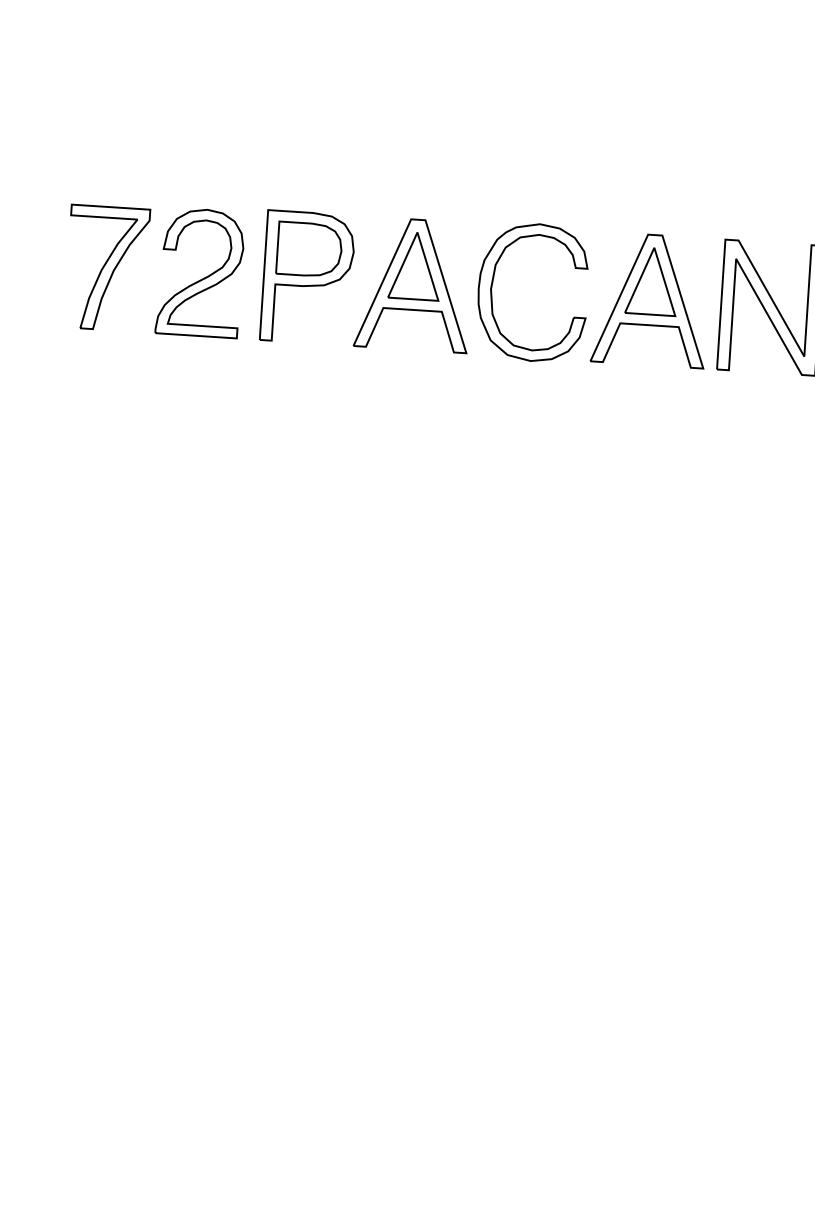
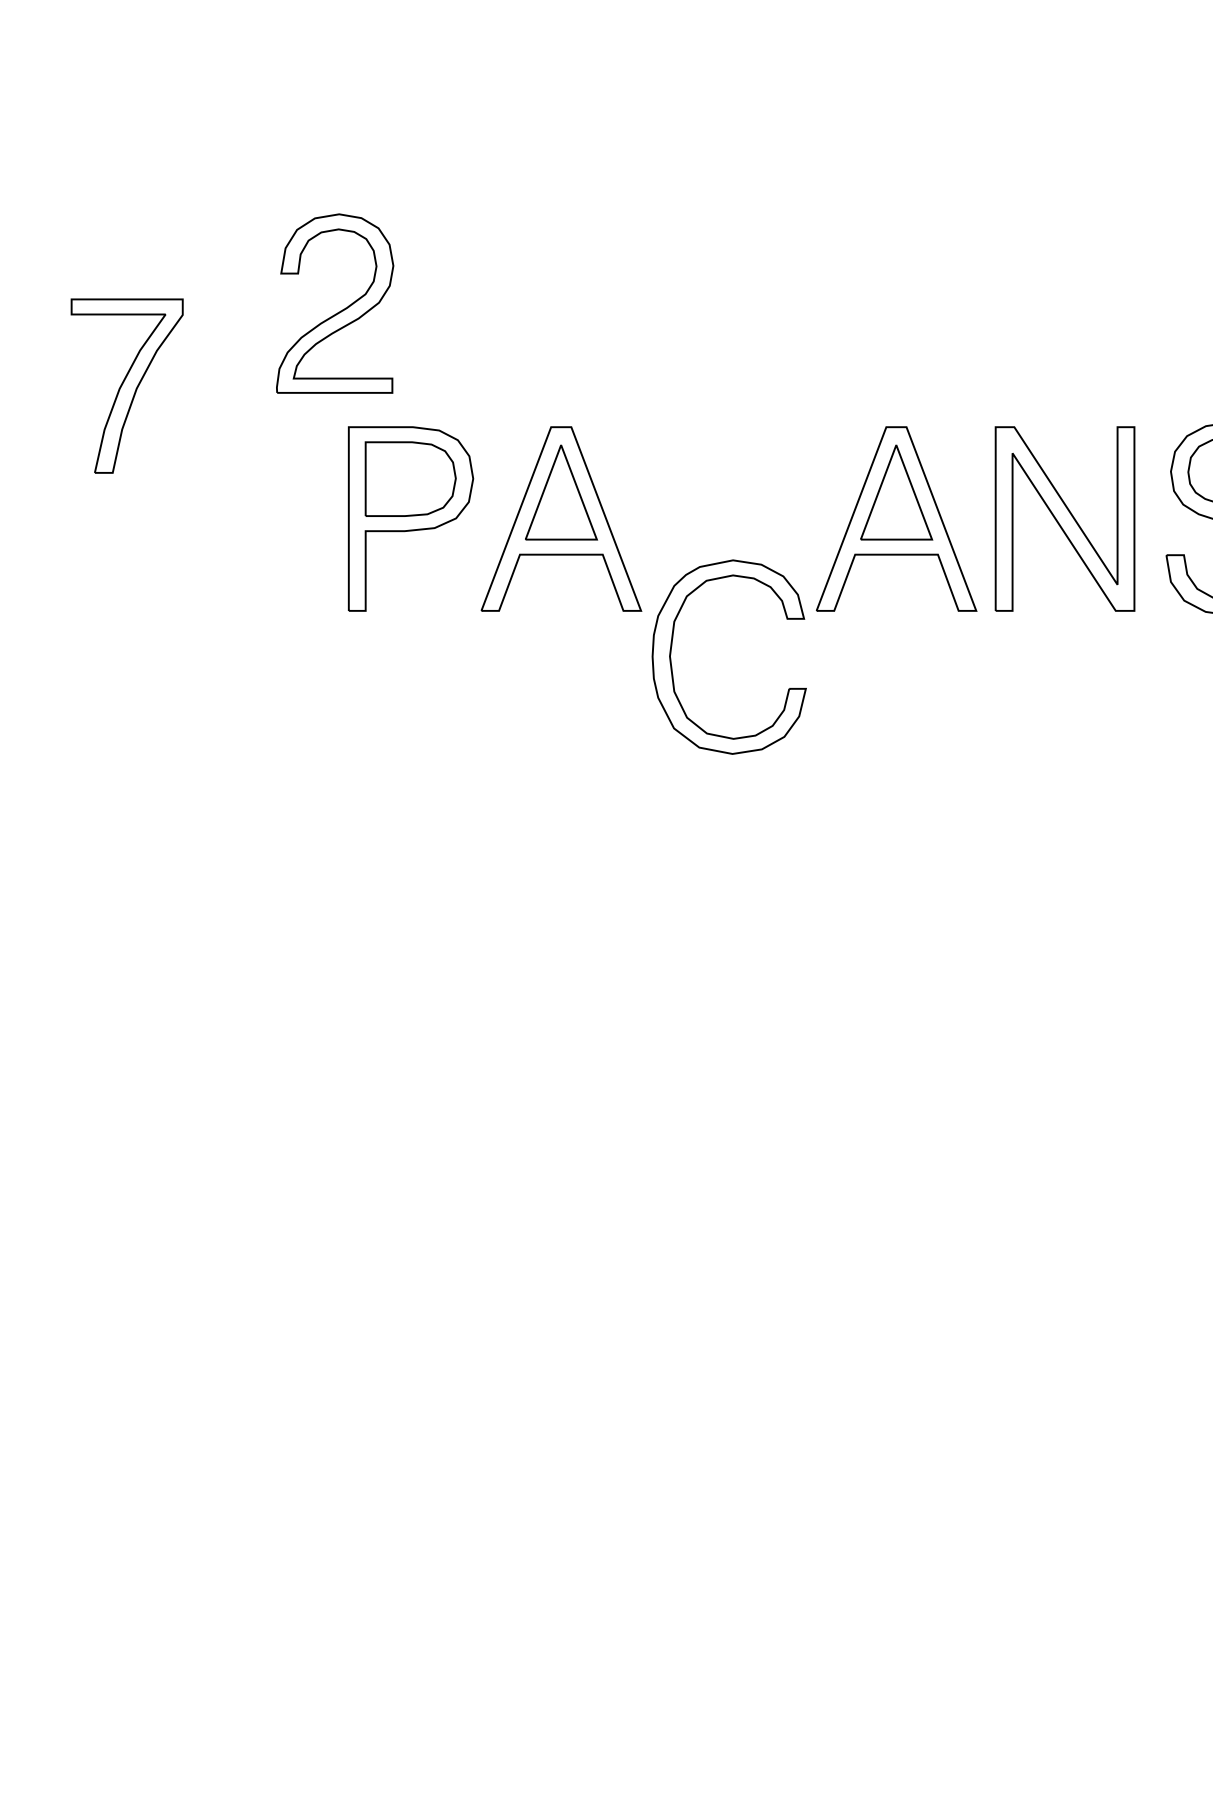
part: (106, 267) -> (126, 385), moved
part: (203, 277) -> (340, 310), moved
part: (493, 282) -> (672, 646), moved

